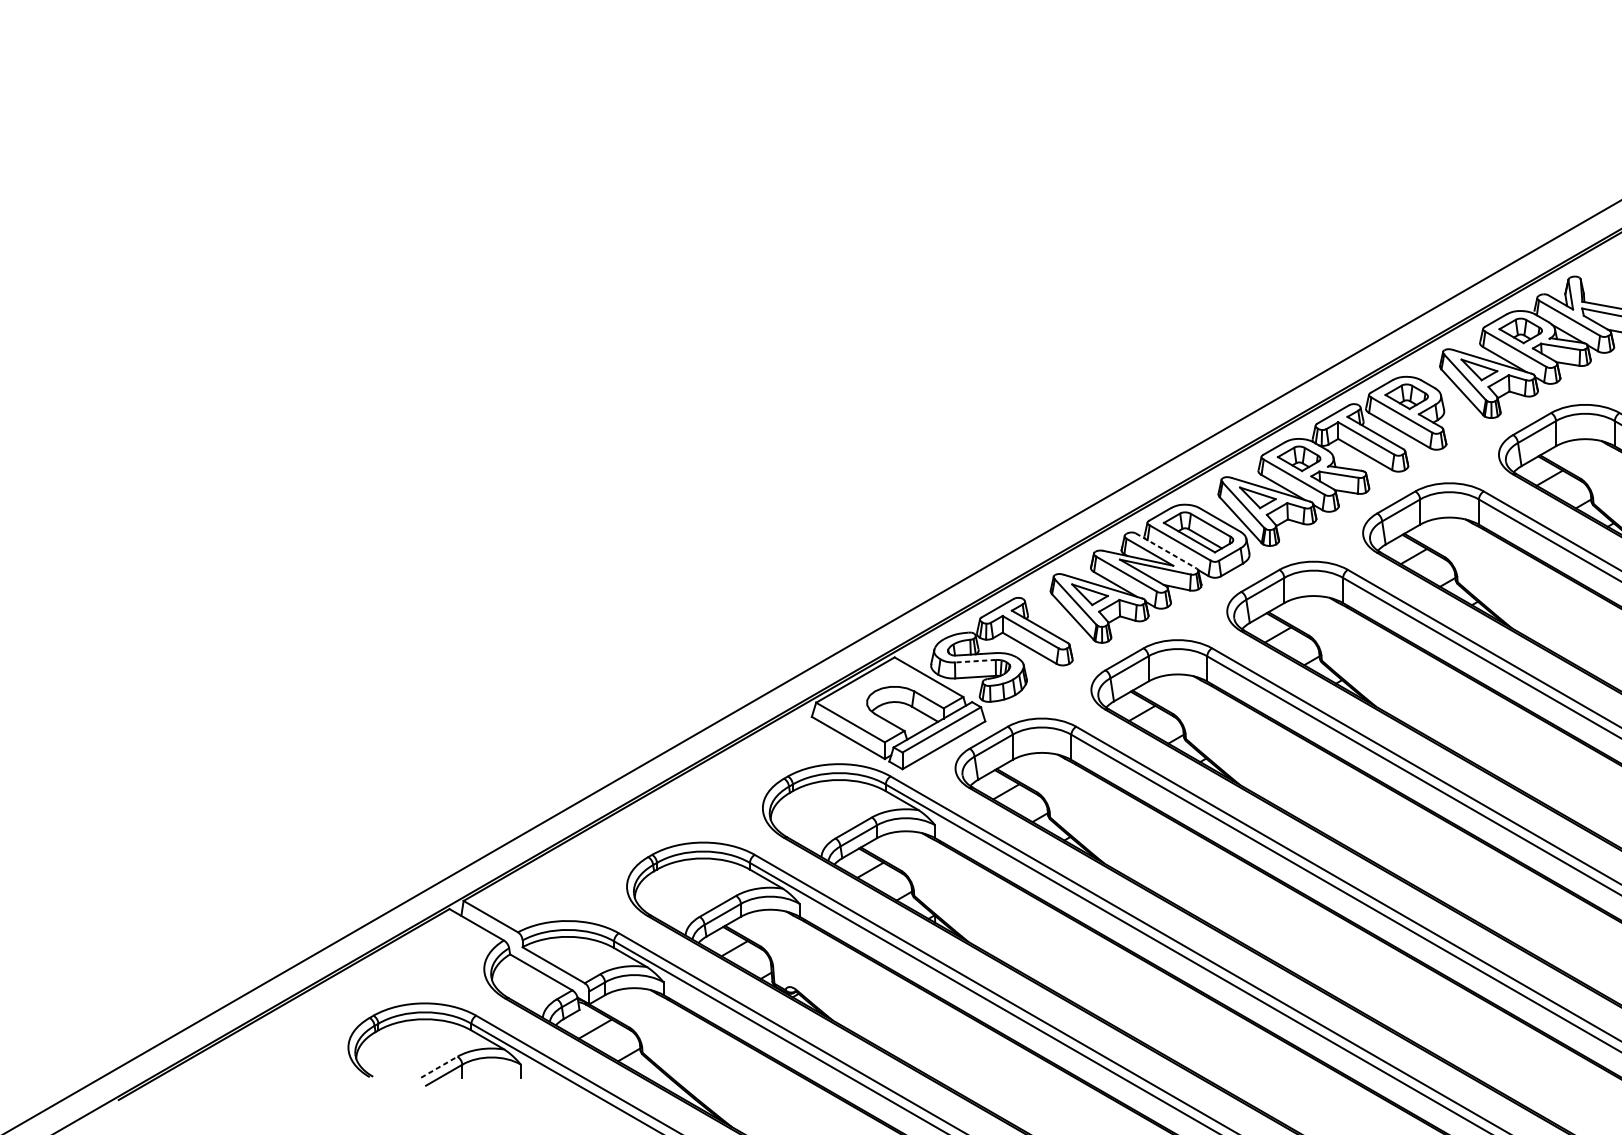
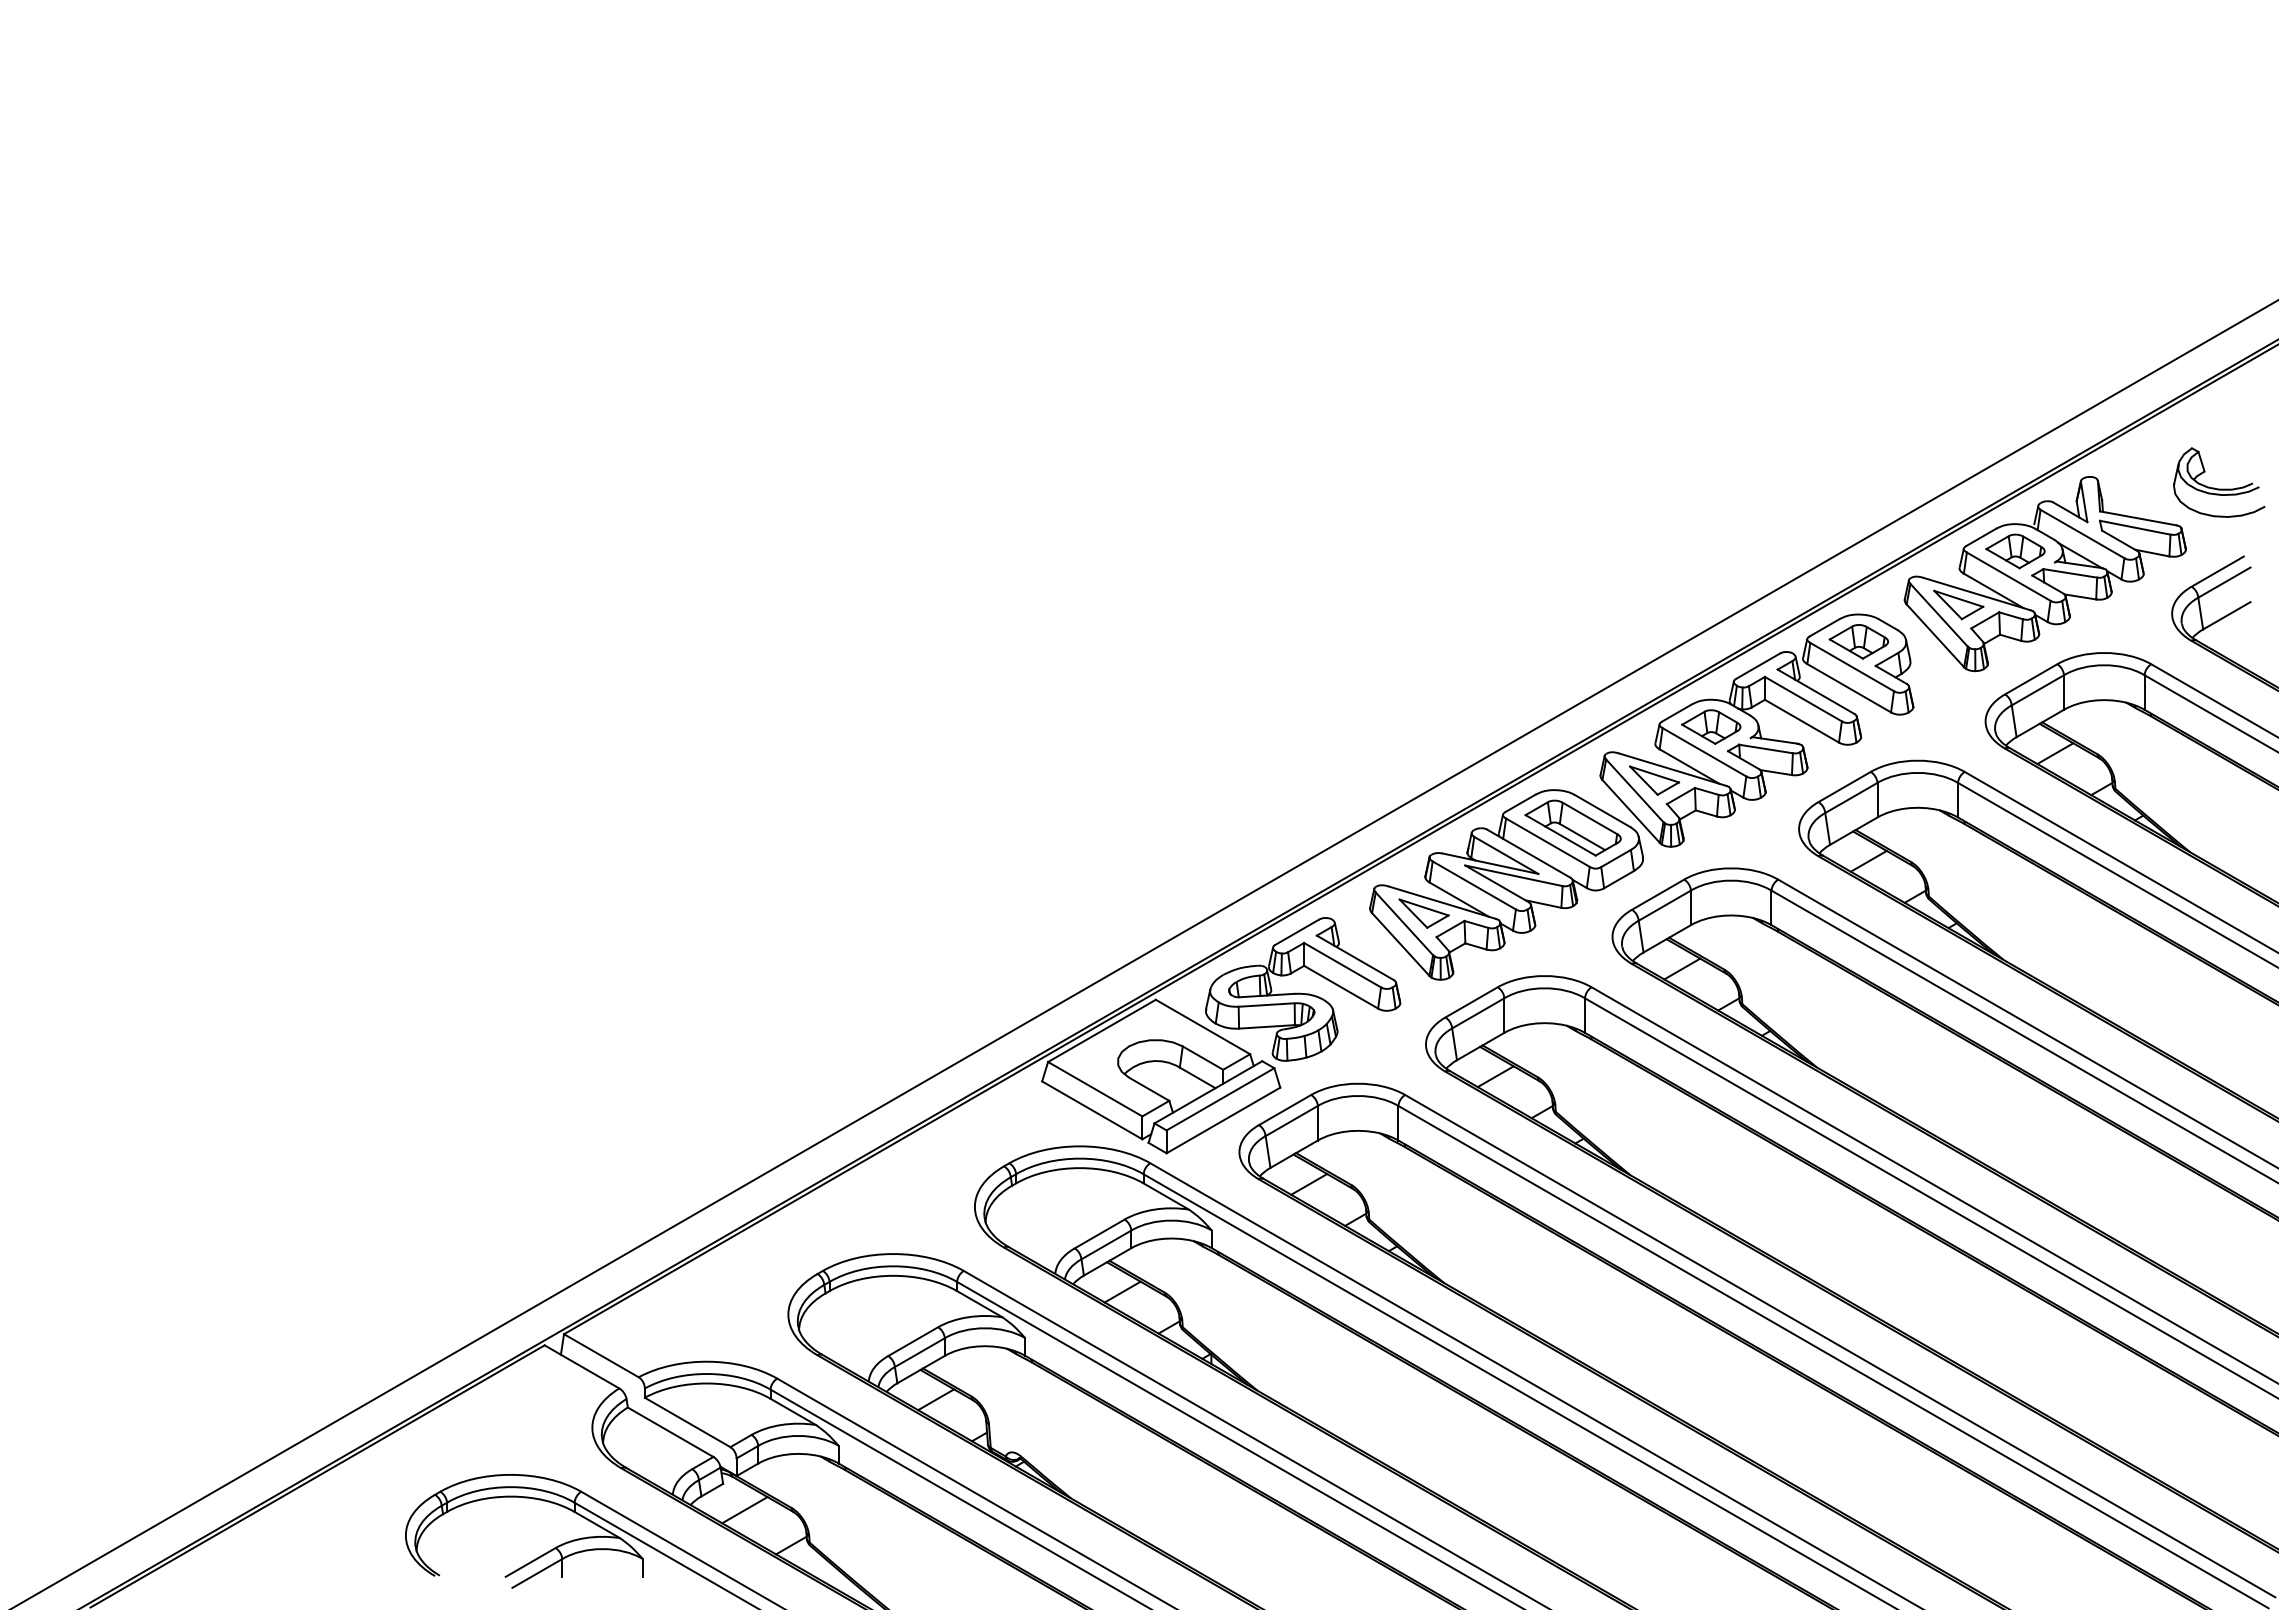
line: (1166, 550) -> (1529, 853), dashed -> solid
line: (975, 661) -> (1266, 1005), dashed -> solid
line: (439, 1067) -> (530, 1562), dashed -> solid

